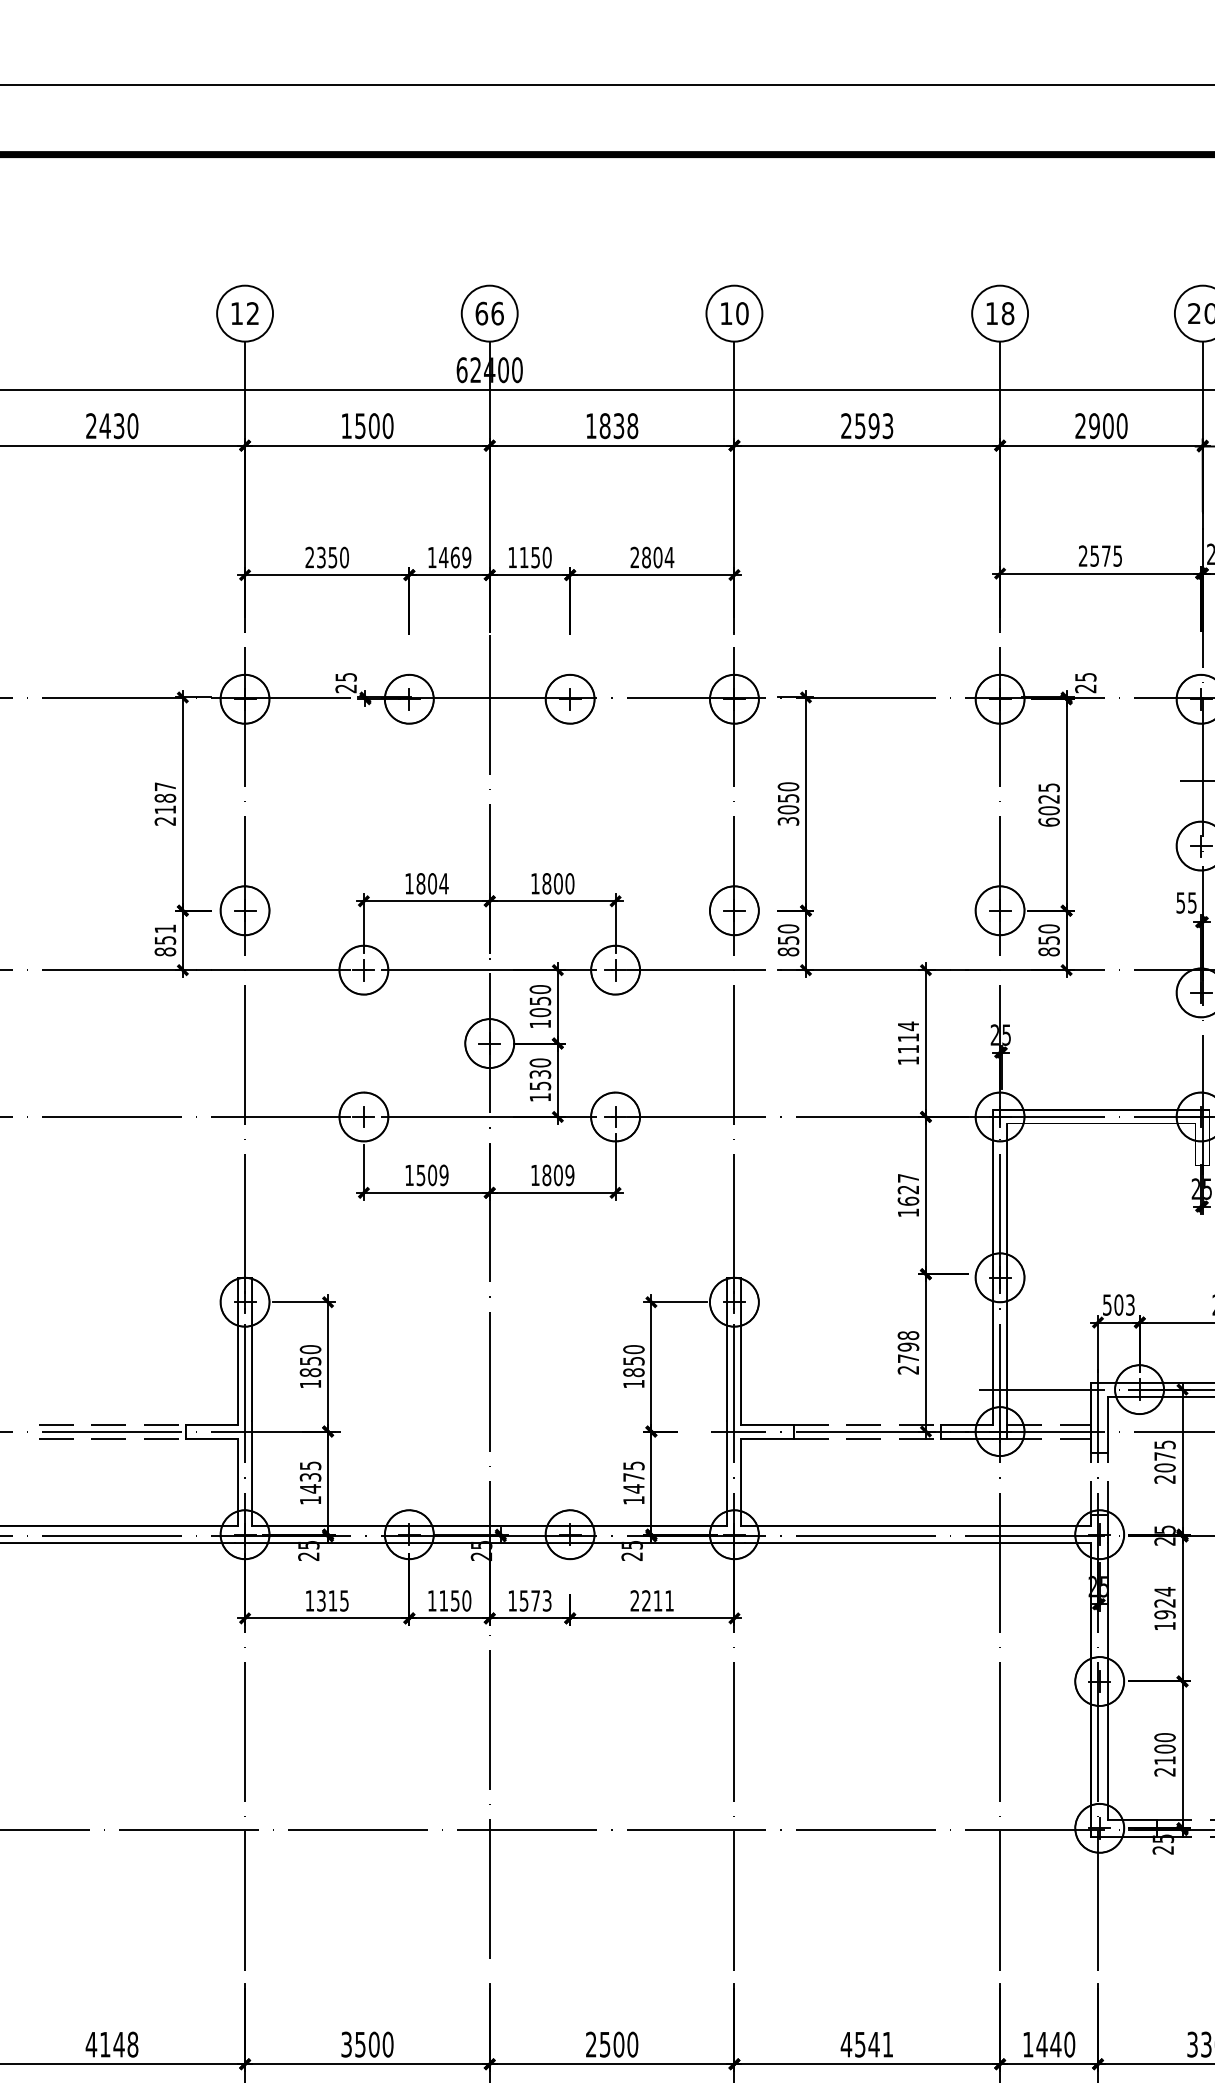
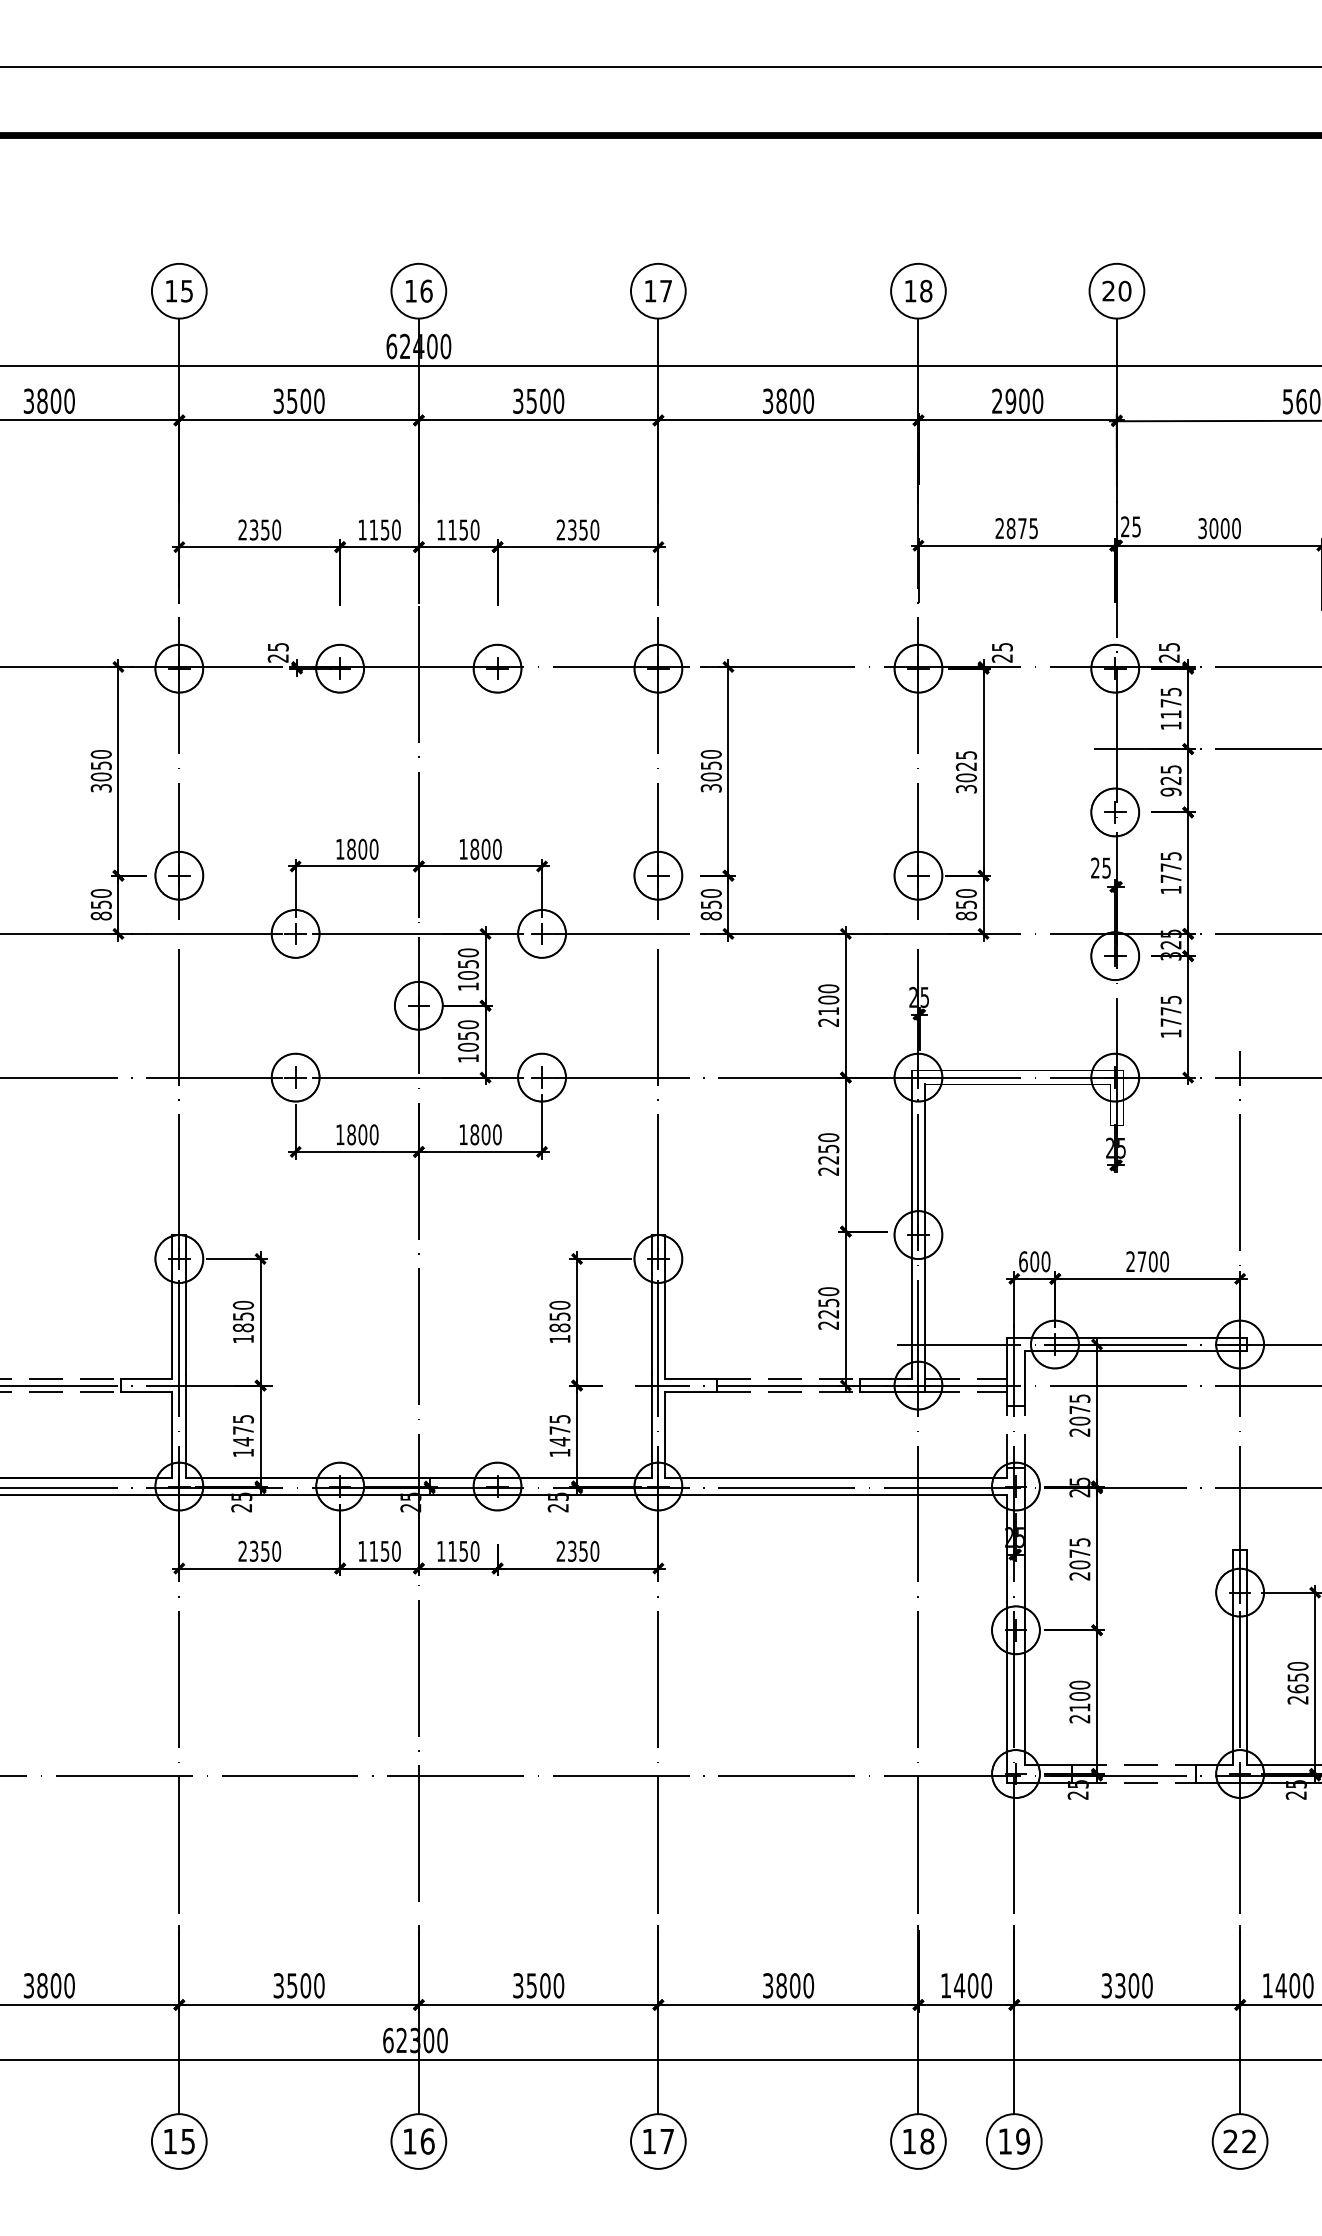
text: (252, 312) -> (186, 290), 12 -> 15
text: (482, 312) -> (411, 290), 66 -> 16
text: (742, 312) -> (666, 290), 10 -> 17
text: (105, 425) -> (42, 400), 2430 -> 3800
text: (346, 425) -> (278, 400), 1500 -> 3500
text: (611, 425) -> (538, 400), 1838 -> 3500
text: (867, 425) -> (788, 400), 2593 -> 3800
text: (1094, 556) -> (1010, 528), 2575 -> 2875
text: (454, 557) -> (384, 529), 1469 -> 1150
text: (657, 557) -> (583, 529), 2804 -> 2350
text: (164, 804) -> (100, 771), 2187 -> 3050
text: (1049, 821) -> (966, 788), 6025 -> 3025
text: (443, 882) -> (373, 848), 1804 -> 1800
text: (1180, 902) -> (1095, 867), 55 -> 25
text: (164, 928) -> (100, 893), 851 -> 850
text: (908, 1043) -> (828, 1005), 1114 -> 2100
text: (539, 1080) -> (467, 1041), 1530 -> 1050
text: (432, 1175) -> (362, 1134), 1509 -> 1800
text: (569, 1175) -> (496, 1134), 1809 -> 1800
text: (908, 1195) -> (828, 1154), 1627 -> 2250
text: (1118, 1304) -> (1034, 1261), 503 -> 600
text: (908, 1346) -> (828, 1302), 2798 -> 2250
text: (310, 1477) -> (243, 1430), 1435 -> 1475
text: (326, 1600) -> (259, 1550), 1315 -> 2350
text: (657, 1600) -> (583, 1550), 2211 -> 2350
text: (535, 1601) -> (463, 1551), 1573 -> 1150
text: (1164, 1608) -> (1079, 1558), 1924 -> 2075
text: (111, 2044) -> (48, 1985), 4148 -> 3800
text: (591, 2044) -> (518, 1985), 2500 -> 3500
text: (867, 2044) -> (788, 1985), 4541 -> 3800
text: (1055, 2044) -> (972, 1985), 1440 -> 1400

